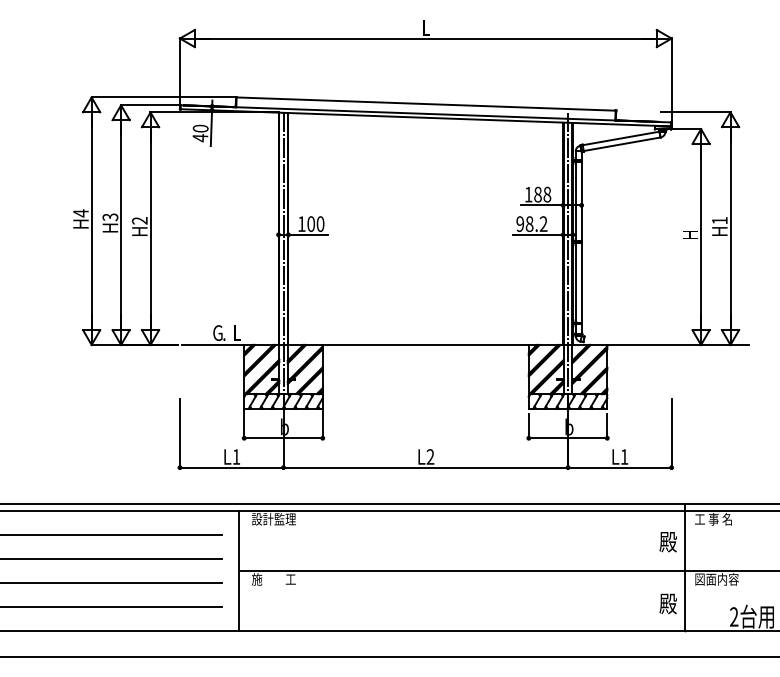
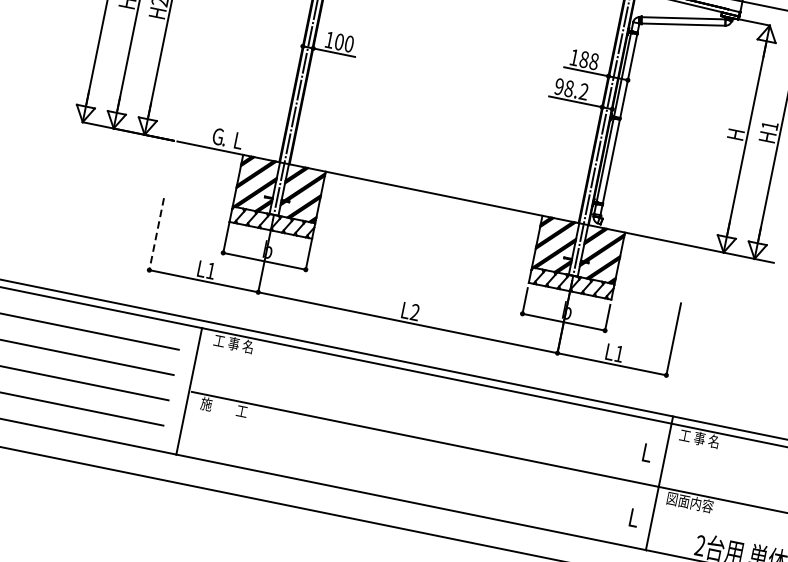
line: (179, 434) -> (155, 235), solid -> dashed
text: (273, 518) -> (236, 343), 設計監理 -> 工 事 名
text: (667, 542) -> (646, 453), 殿 -> L
text: (667, 603) -> (633, 517), 殿 -> L

